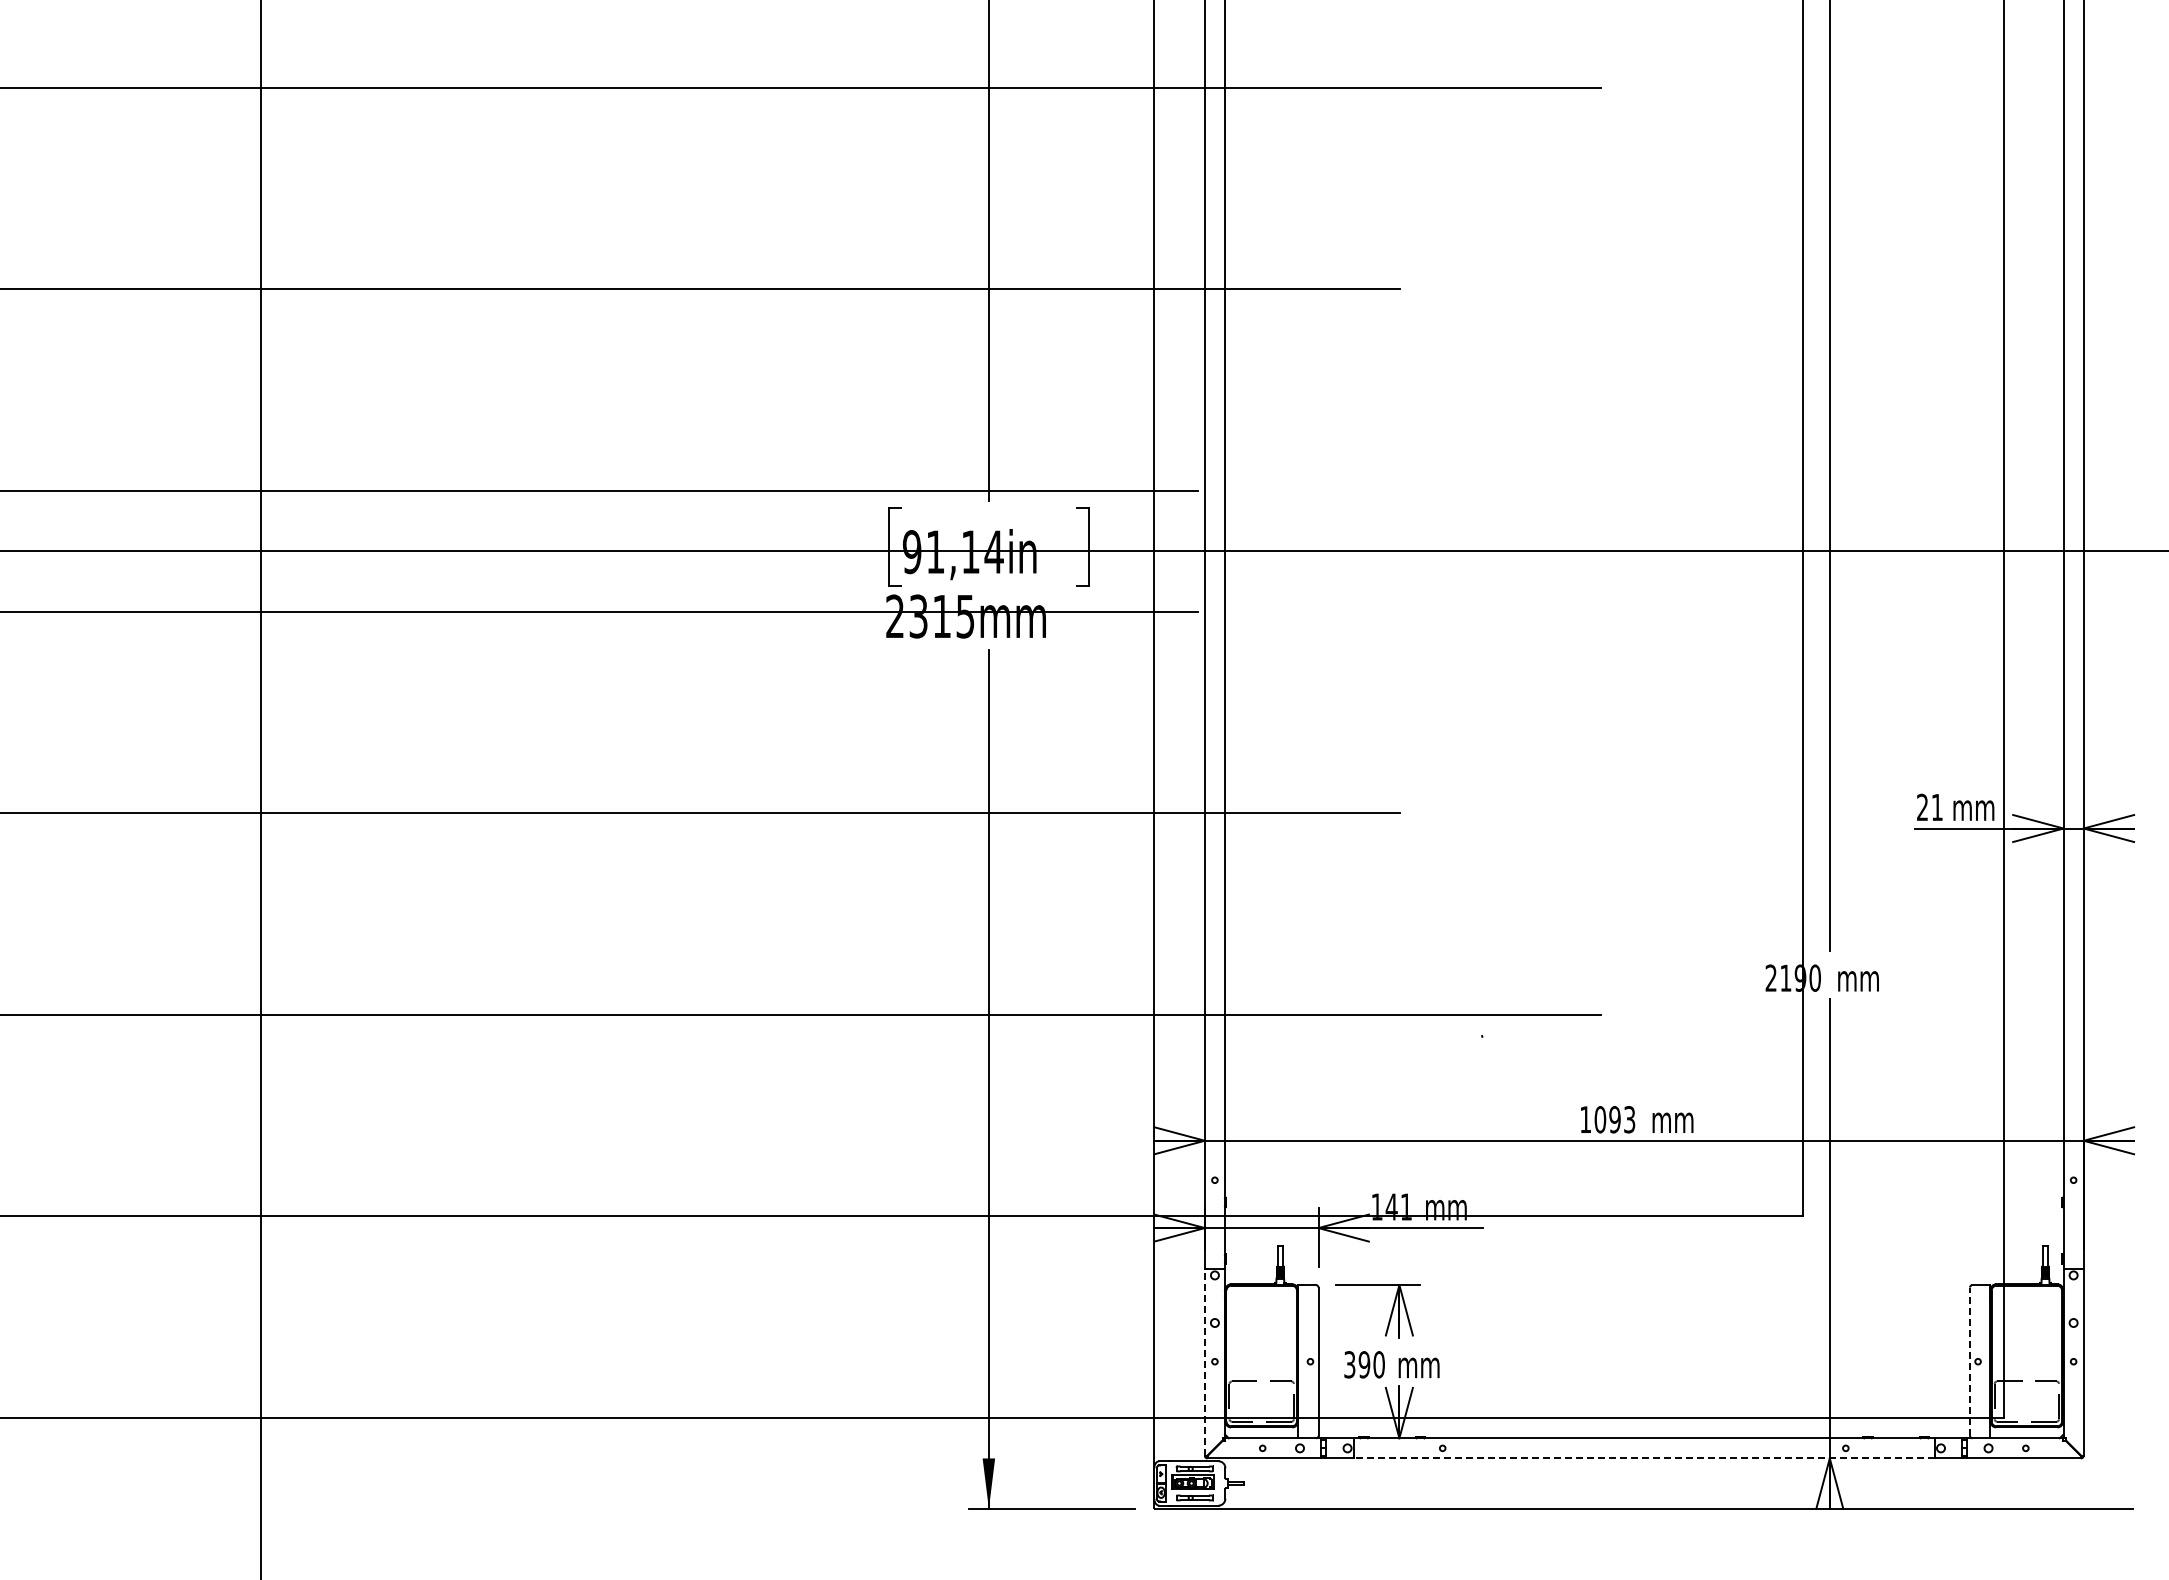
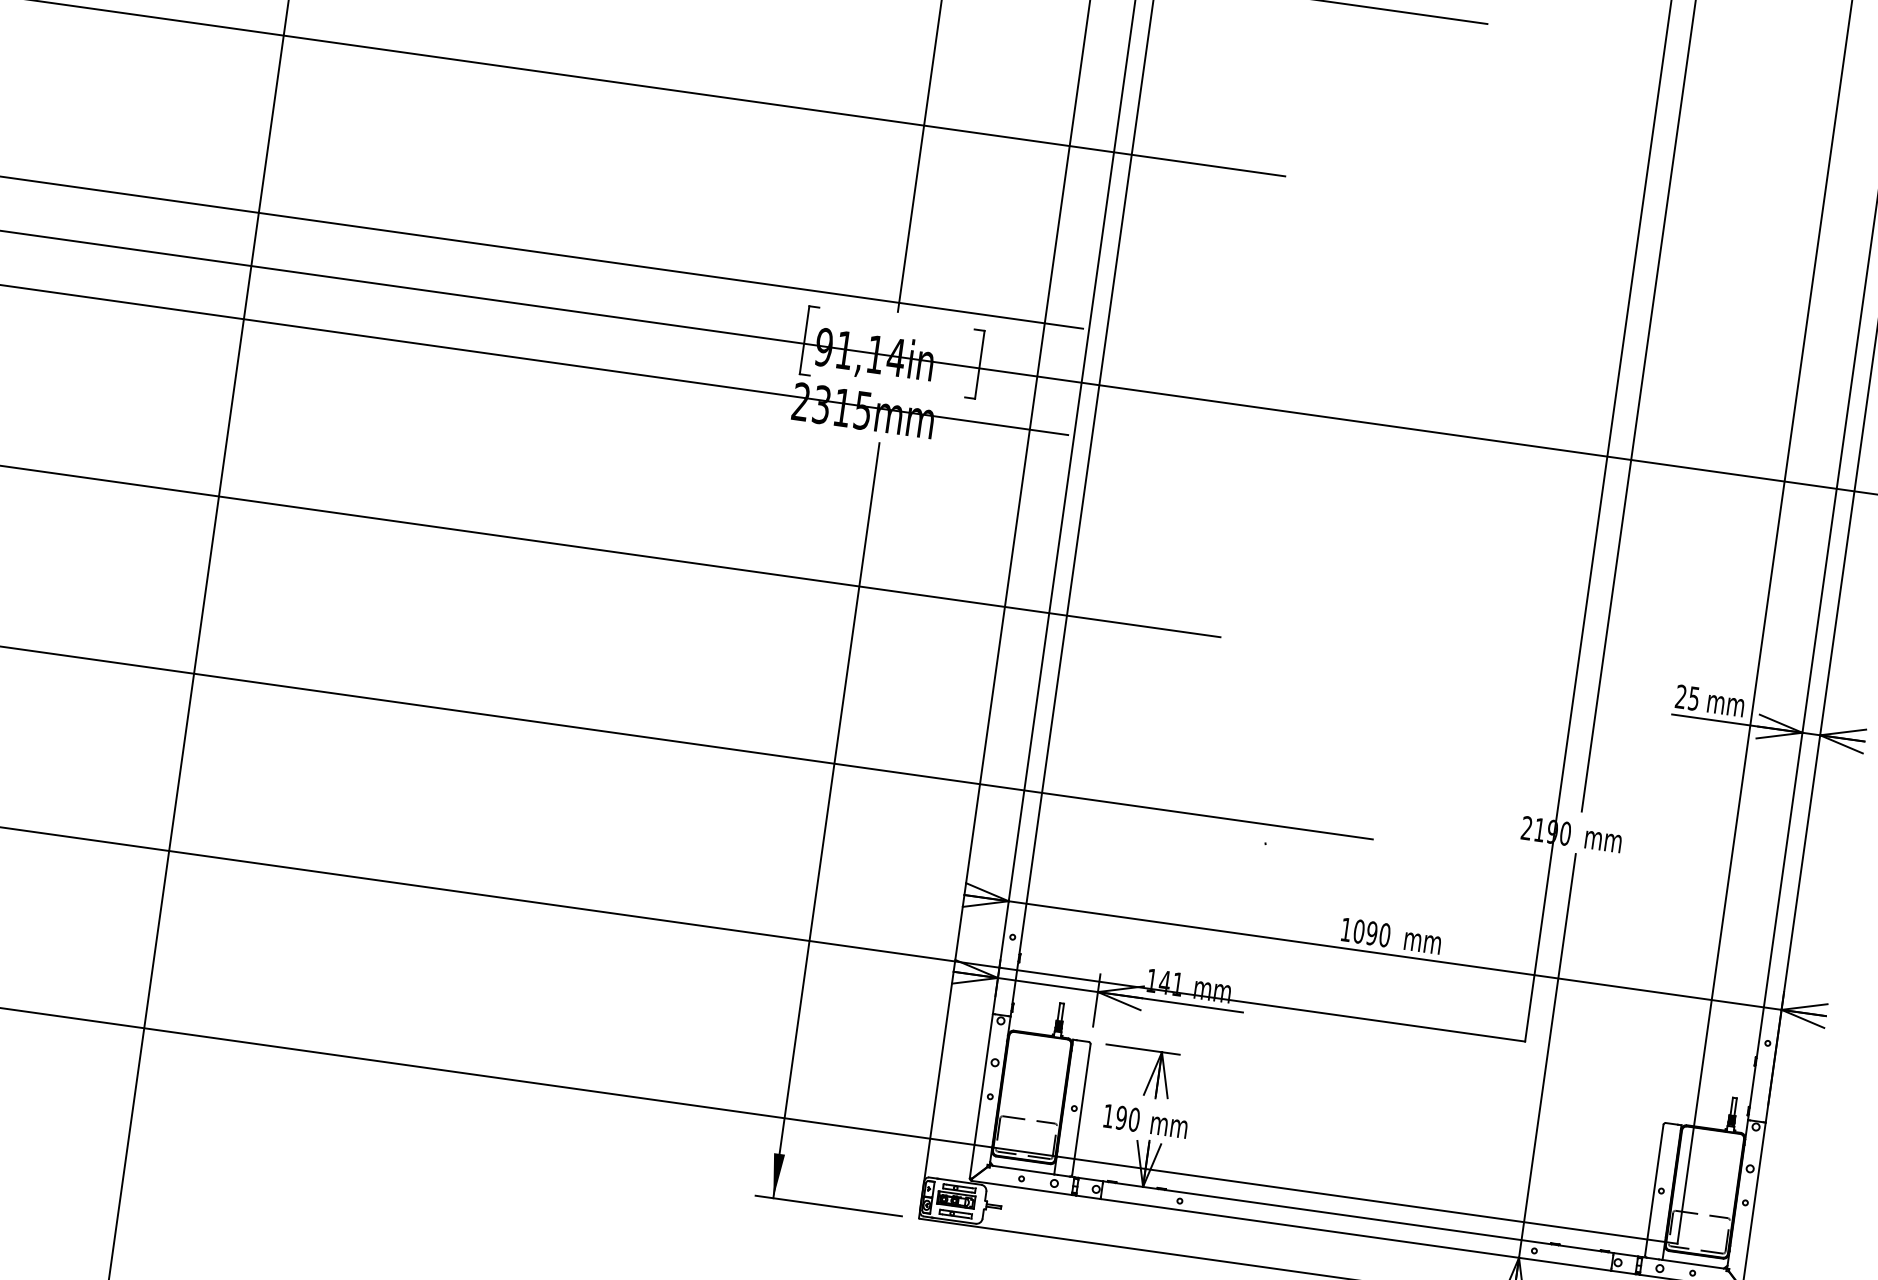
text: (1936, 807) -> (1693, 698), 21 -> 25
text: (1629, 1119) -> (1384, 935), 1093 -> 1090
line: (1204, 1361) -> (981, 1095), dashed -> solid
line: (1970, 1361) -> (1654, 1189), dashed -> solid
text: (1349, 1364) -> (1108, 1115), 390 -> 190
line: (1643, 1458) -> (1355, 1234), dashed -> solid

